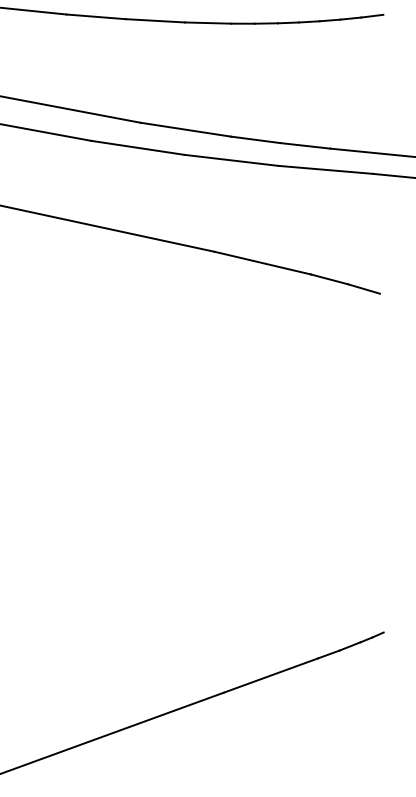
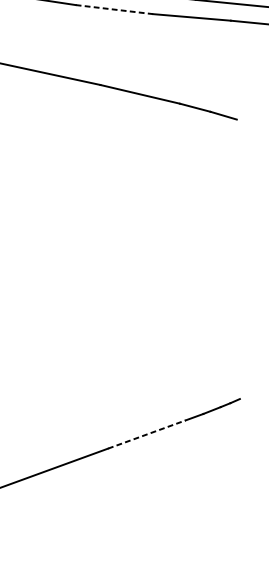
line: (232, 160) -> (115, 9), solid -> dashed
line: (271, 675) -> (147, 434), solid -> dashed

